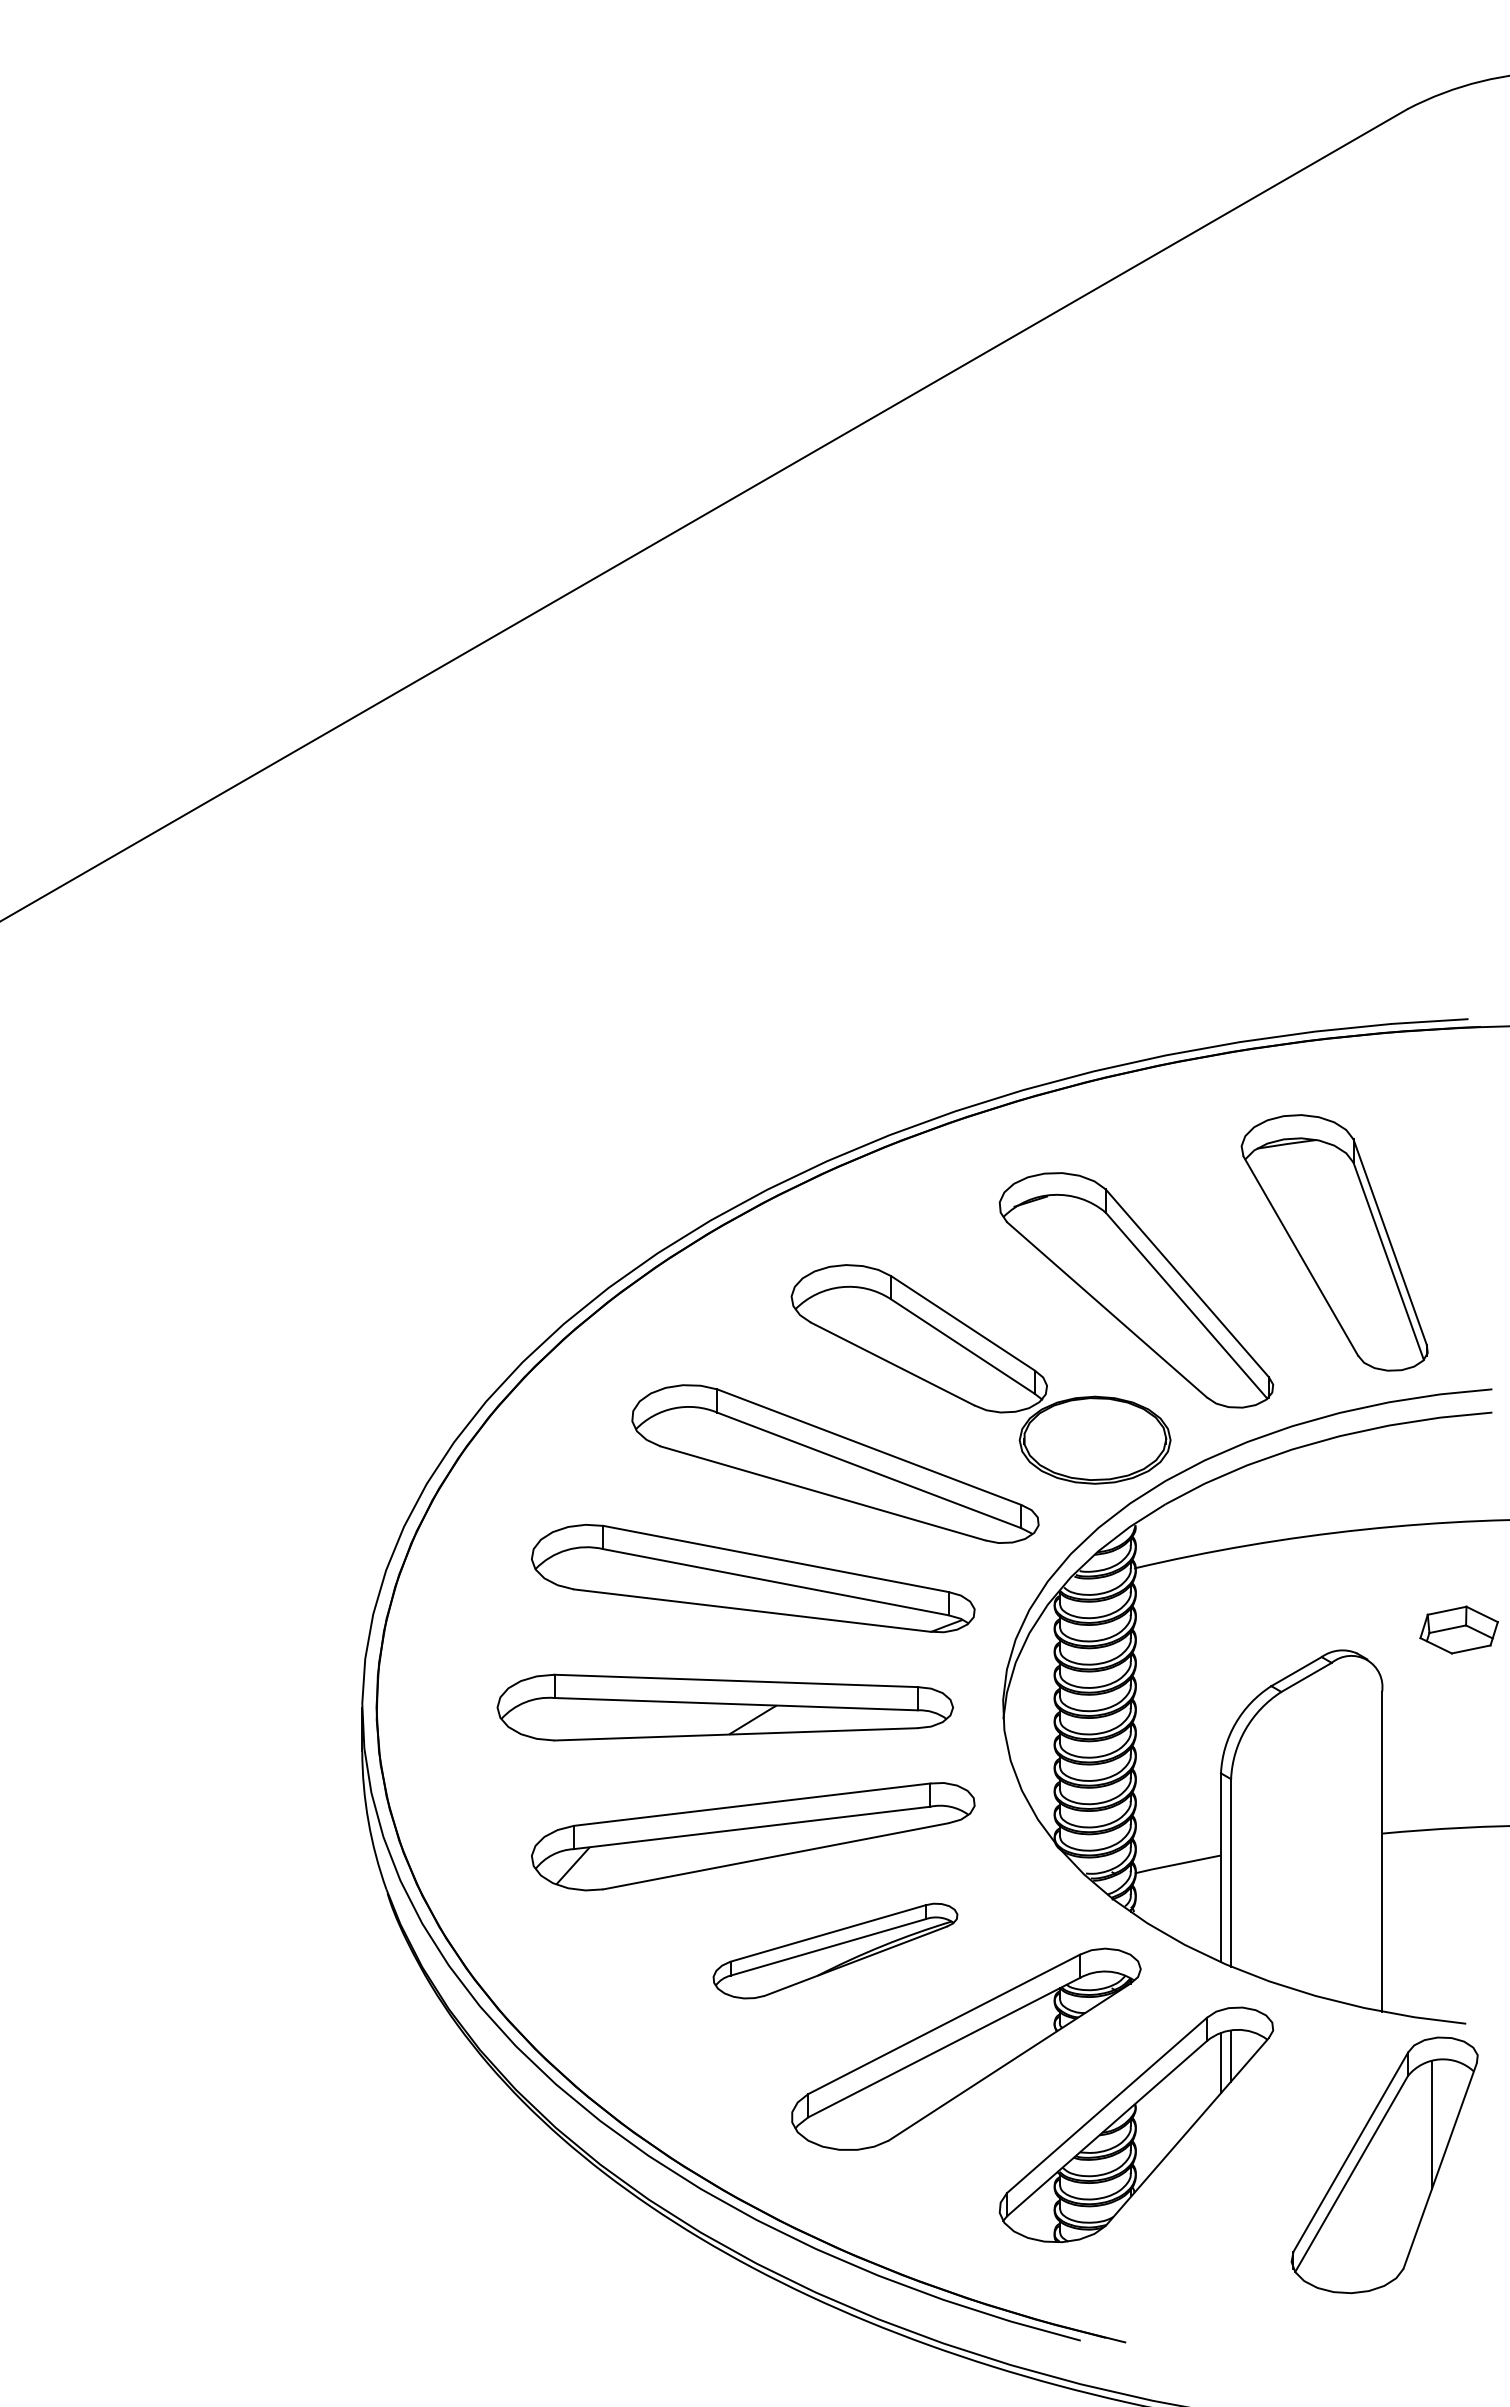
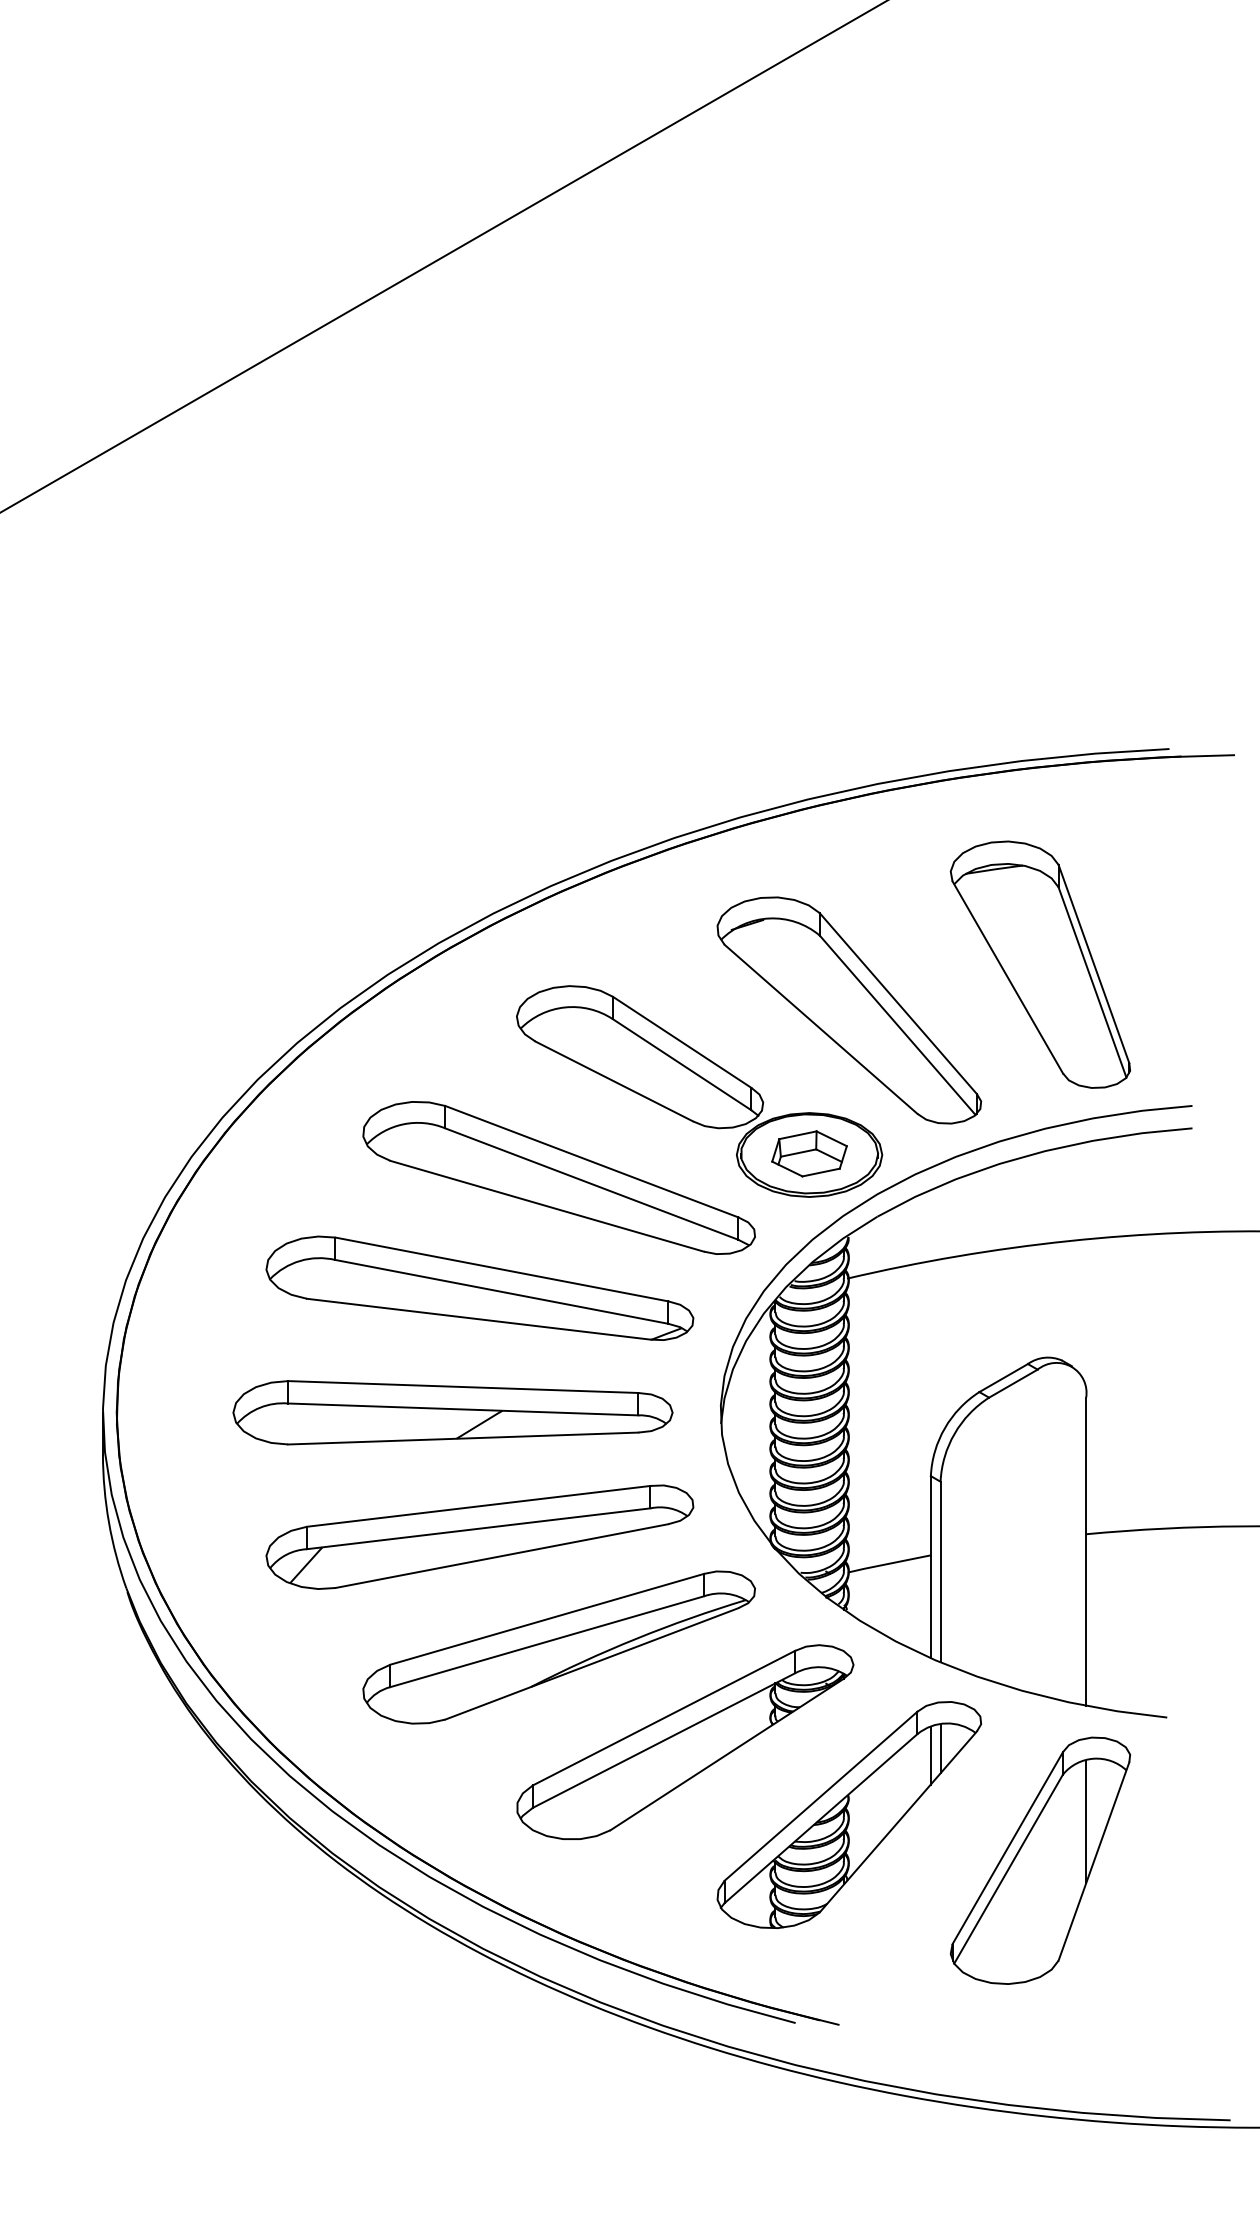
part: (1458, 1629) -> (808, 1153), moved
part: (835, 1950) -> (559, 1646), size x1.67
part: (1384, 2165) -> (1040, 1860), moved

